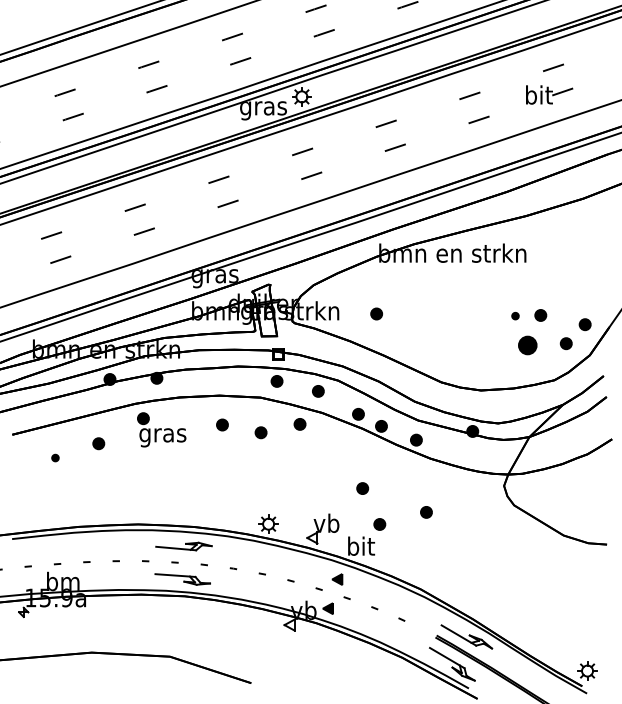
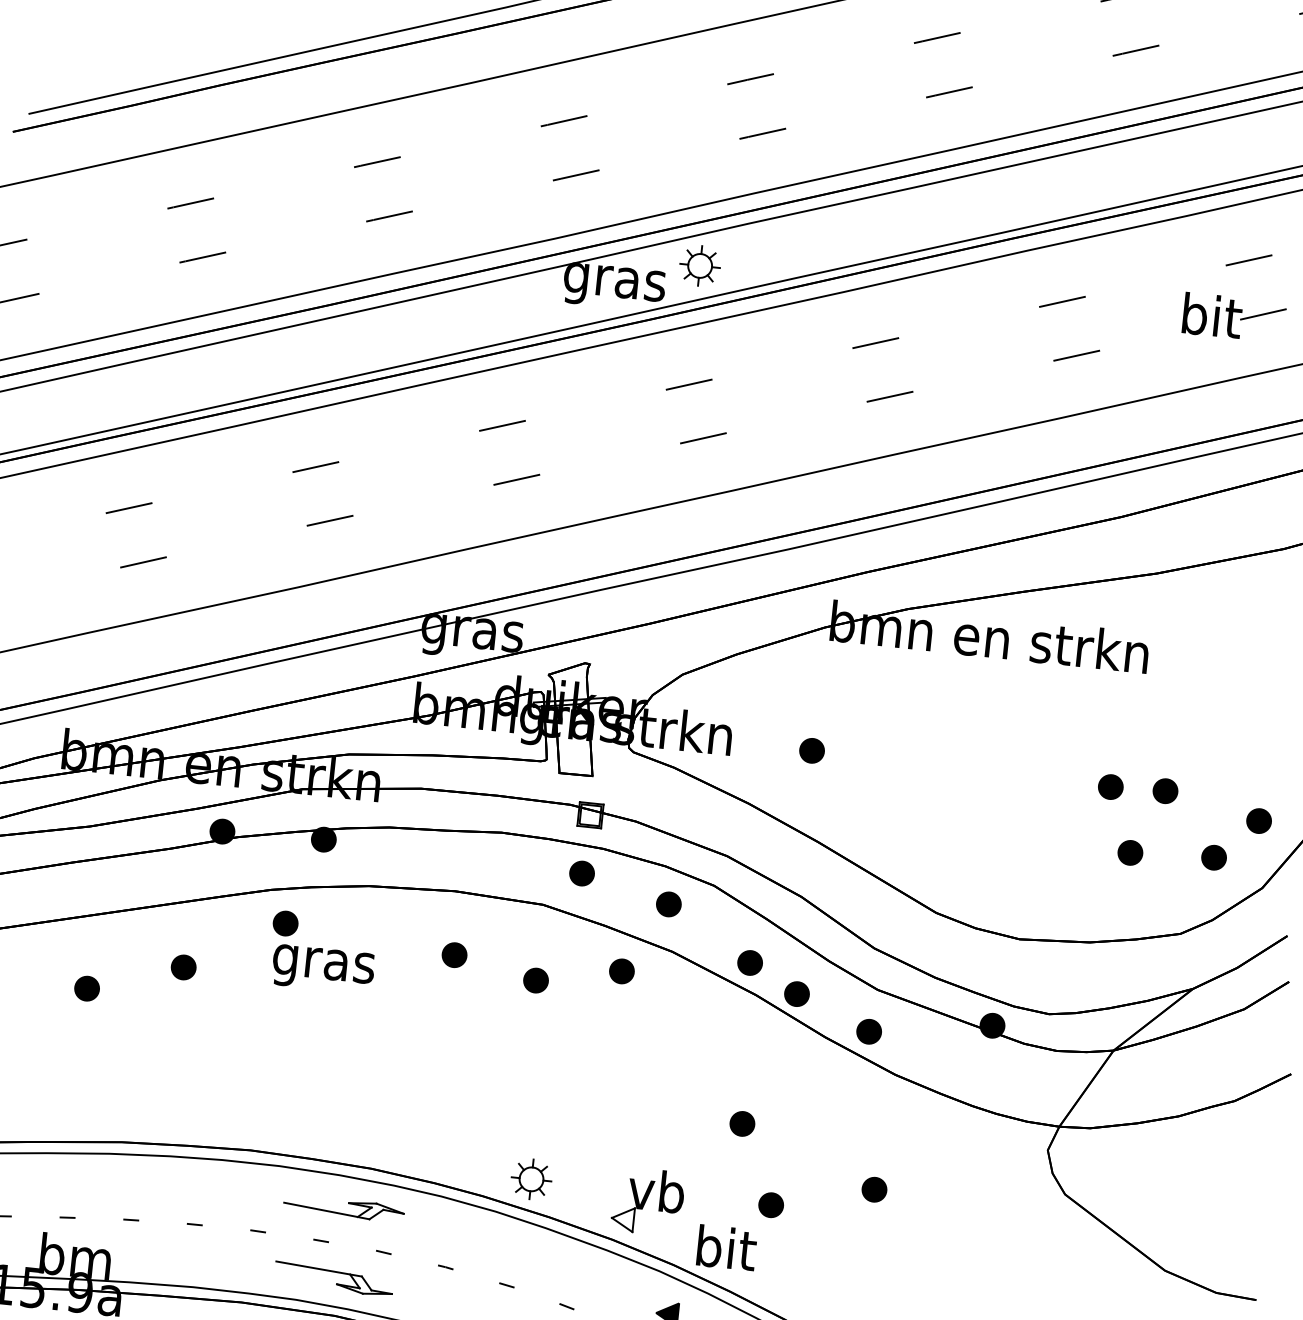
part: (515, 315) -> (1110, 785), size x1.67
part: (527, 345) -> (1130, 852), size x0.62
part: (55, 457) -> (87, 987), size x1.67

